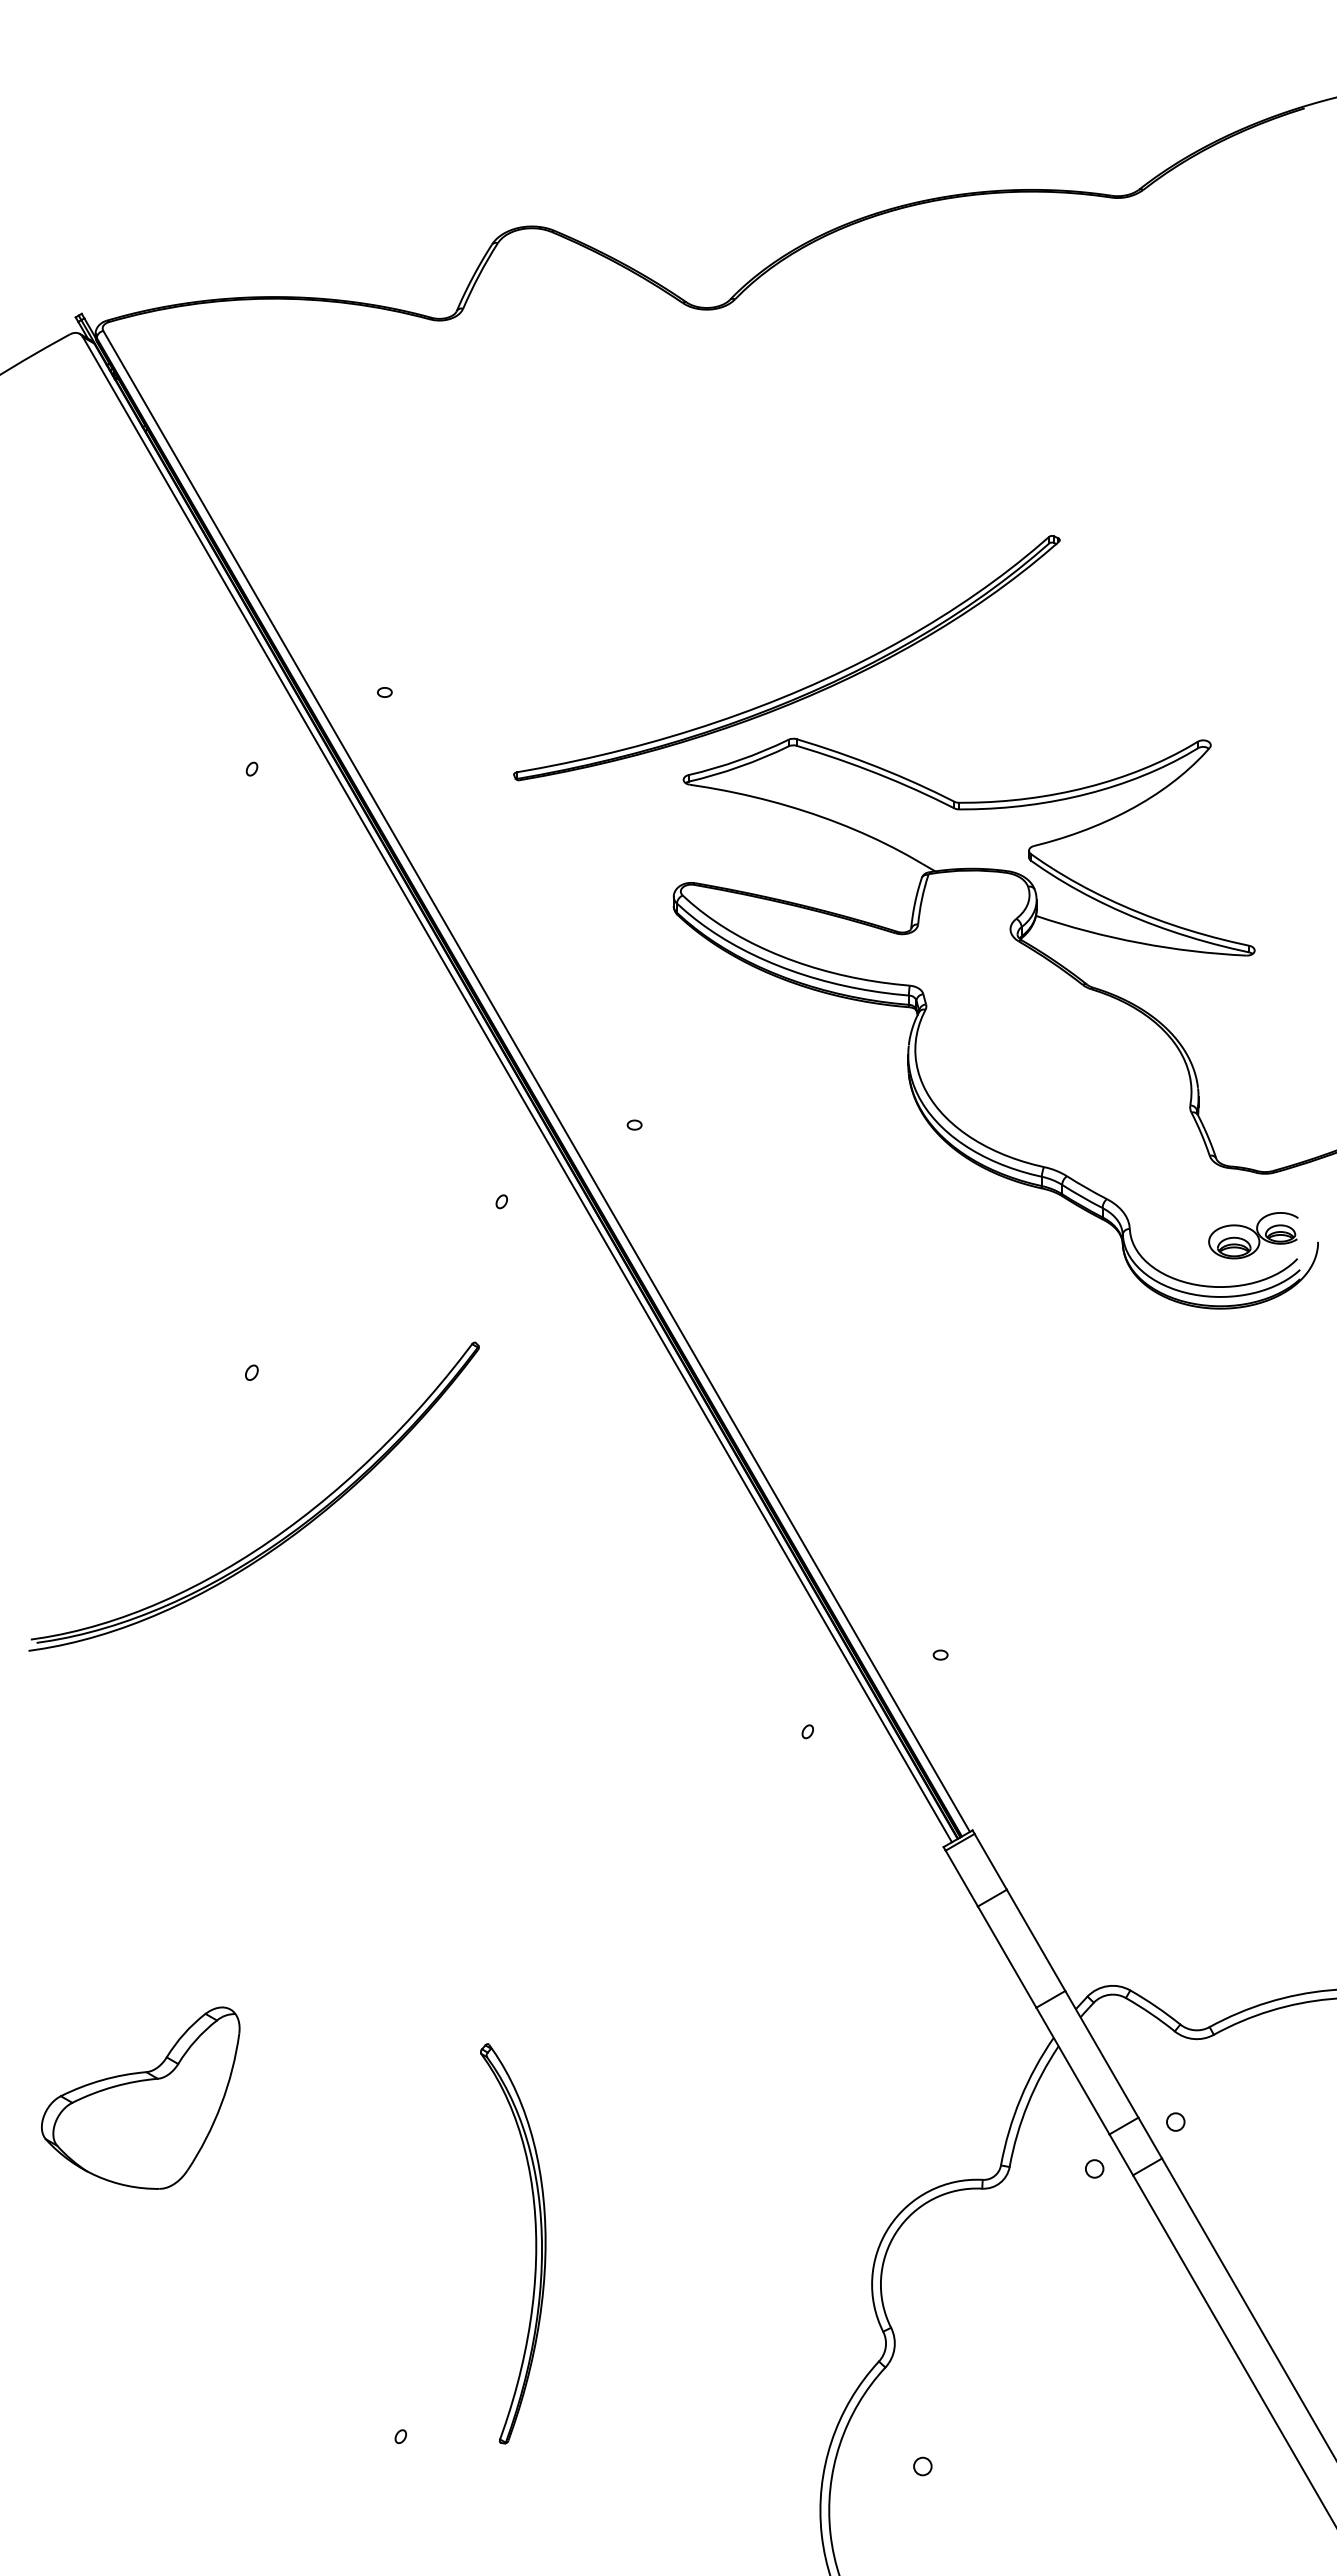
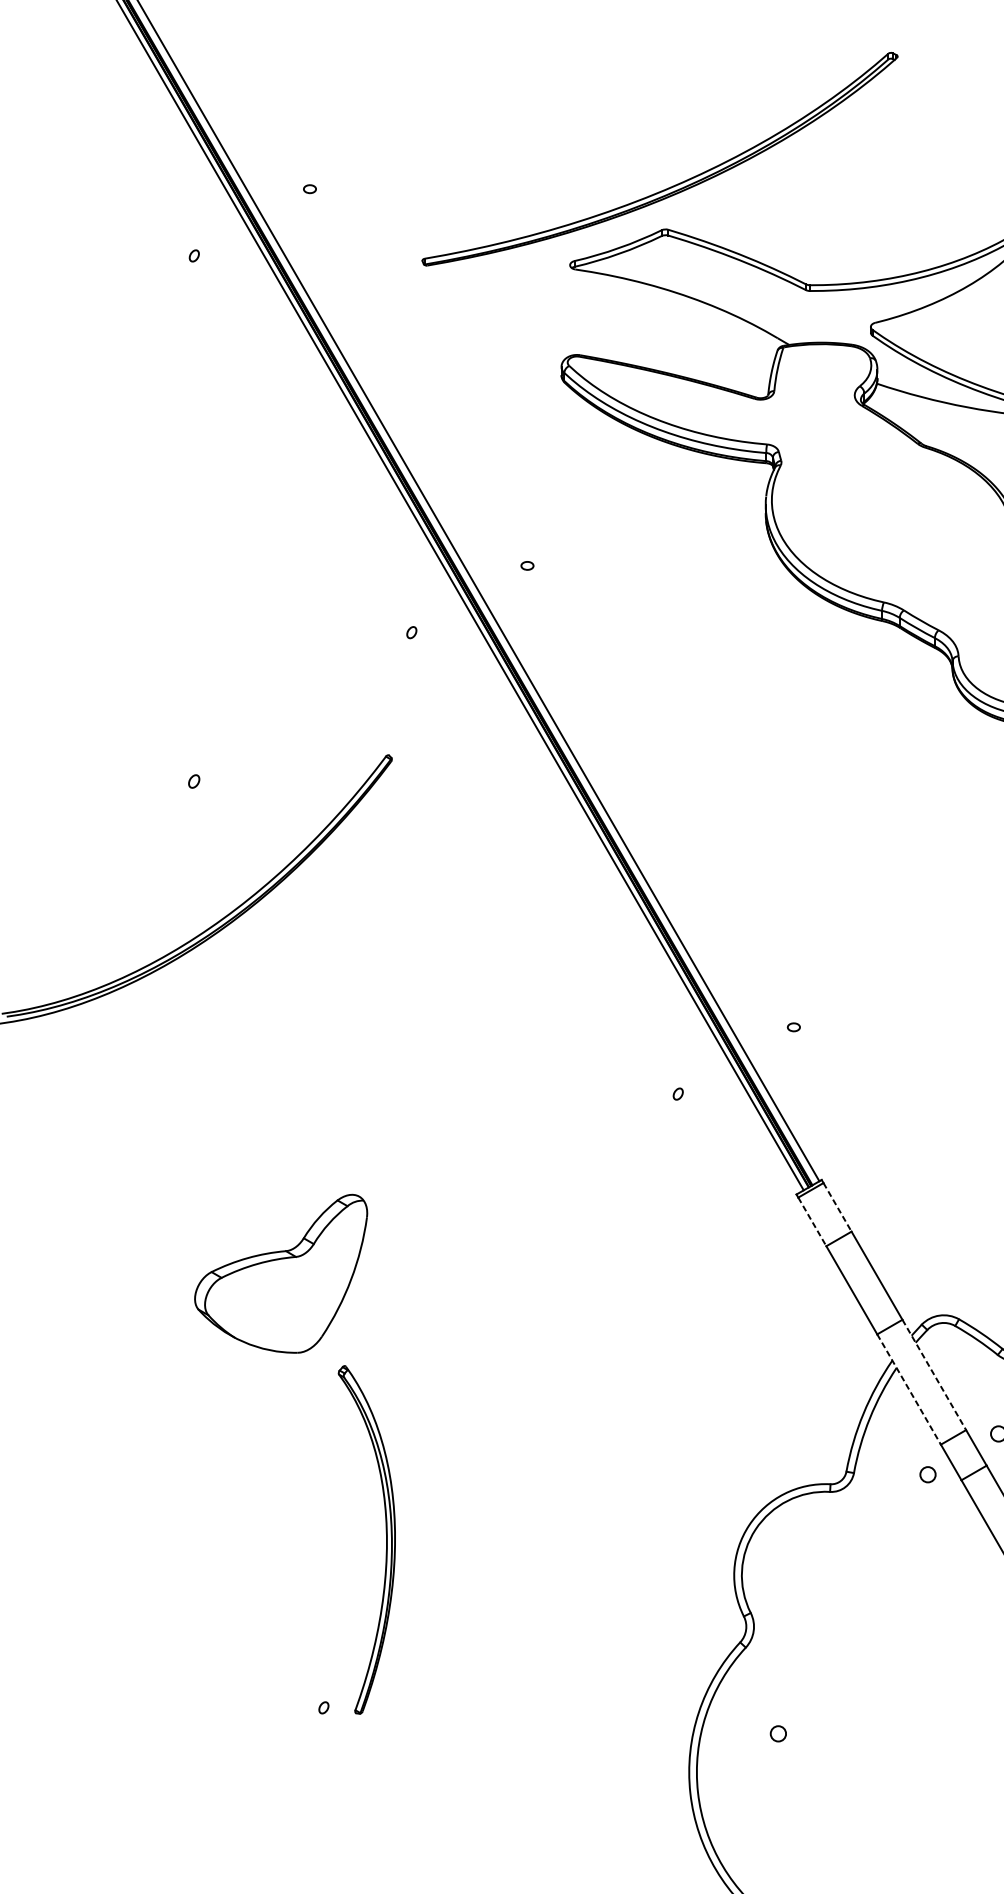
line: (991, 1862) -> (838, 1207), solid -> dashed
line: (962, 1879) -> (812, 1222), solid -> dashed
line: (1102, 2054) -> (934, 1375), solid -> dashed
line: (1073, 2071) -> (909, 1389), solid -> dashed
part: (140, 2097) -> (280, 1273), moved
part: (535, 2243) -> (386, 1539), moved

